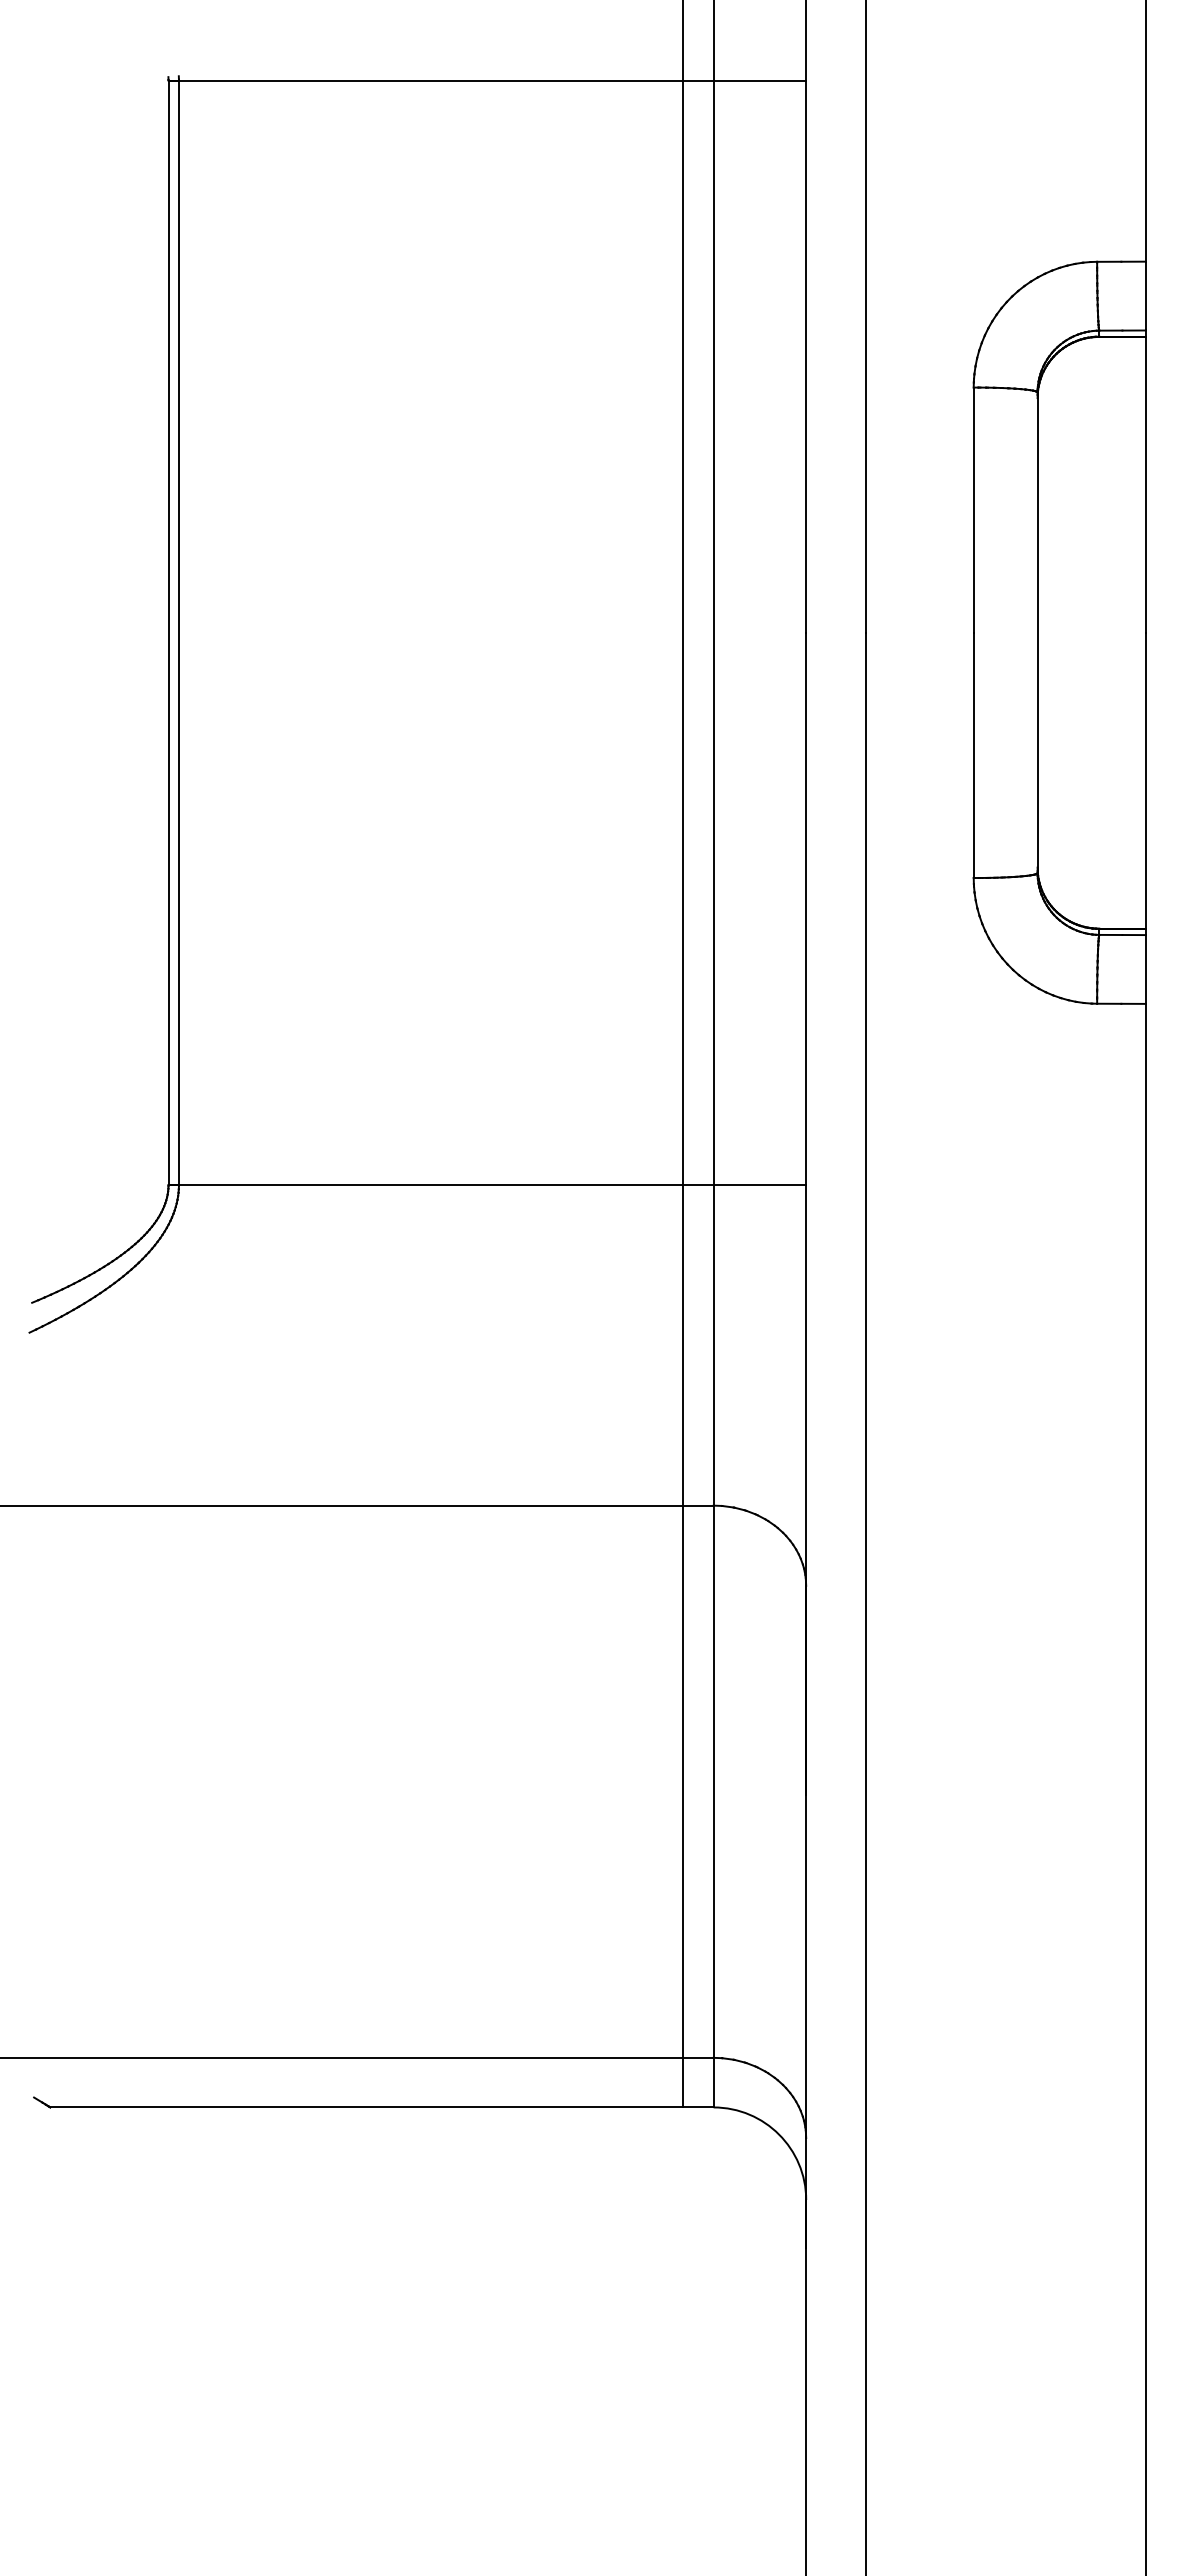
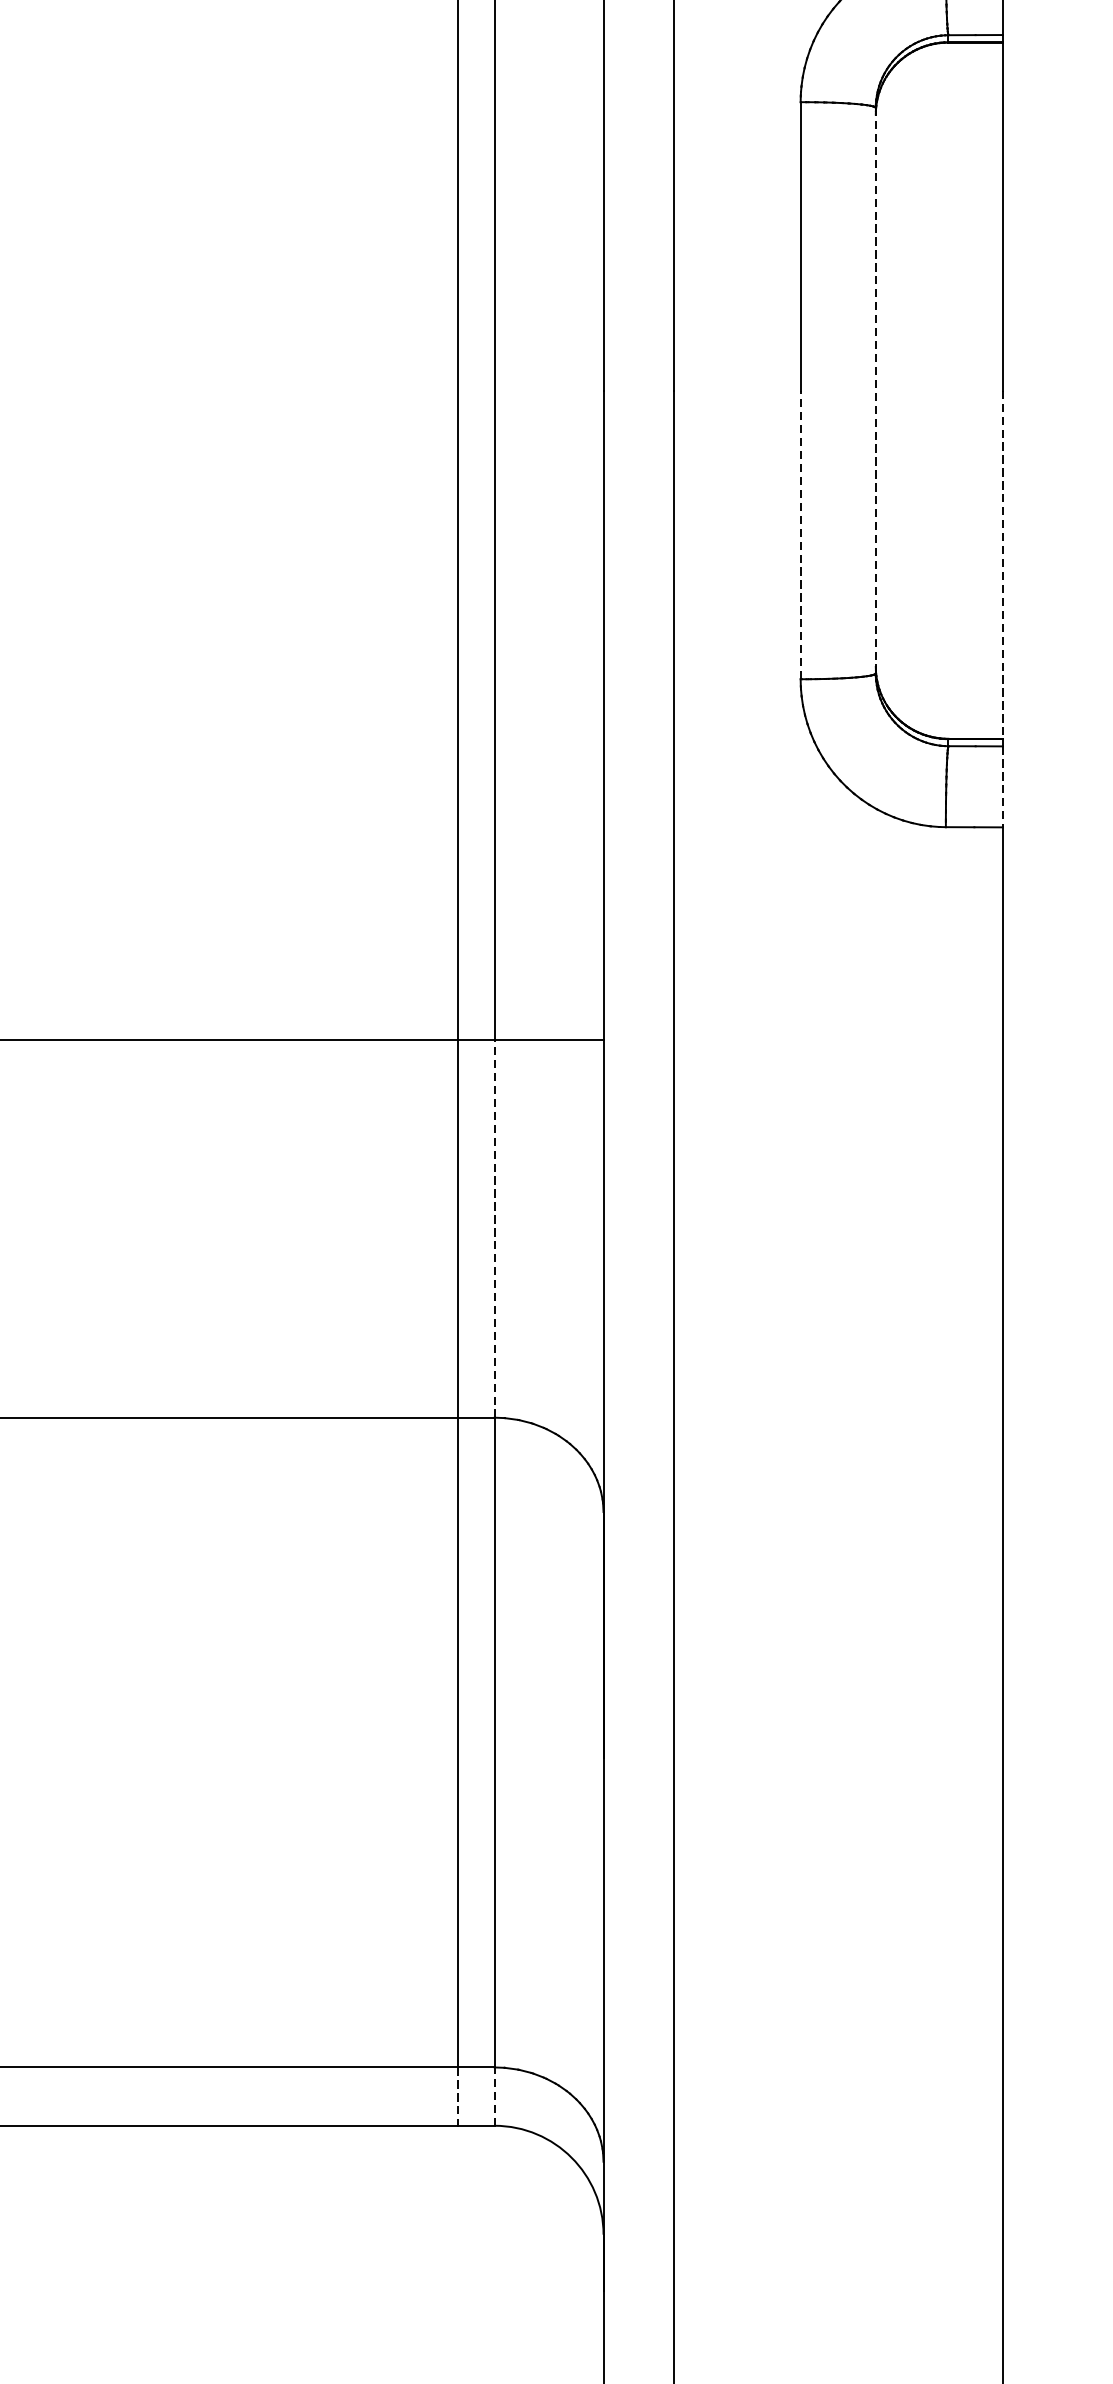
line: (1037, 633) -> (875, 391), solid -> dashed
line: (973, 755) -> (800, 535), solid -> dashed
line: (1145, 780) -> (1002, 564), solid -> dashed
line: (1145, 970) -> (1002, 788), solid -> dashed
line: (713, 1344) -> (494, 1228), solid -> dashed
line: (682, 2082) -> (458, 2096), solid -> dashed
line: (713, 2082) -> (494, 2096), solid -> dashed

